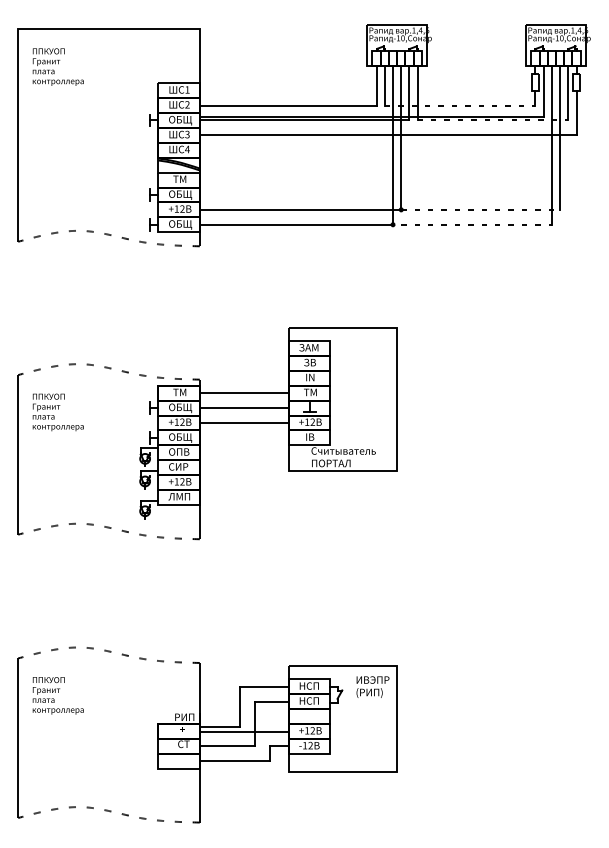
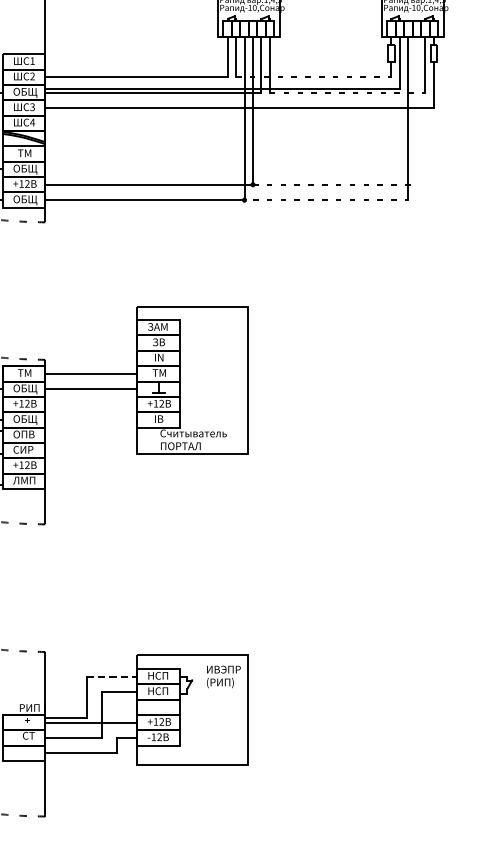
line: (560, 137) -> (417, 110), removed
line: (243, 422) -> (90, 404), removed
line: (264, 686) -> (111, 676), solid -> dashed

